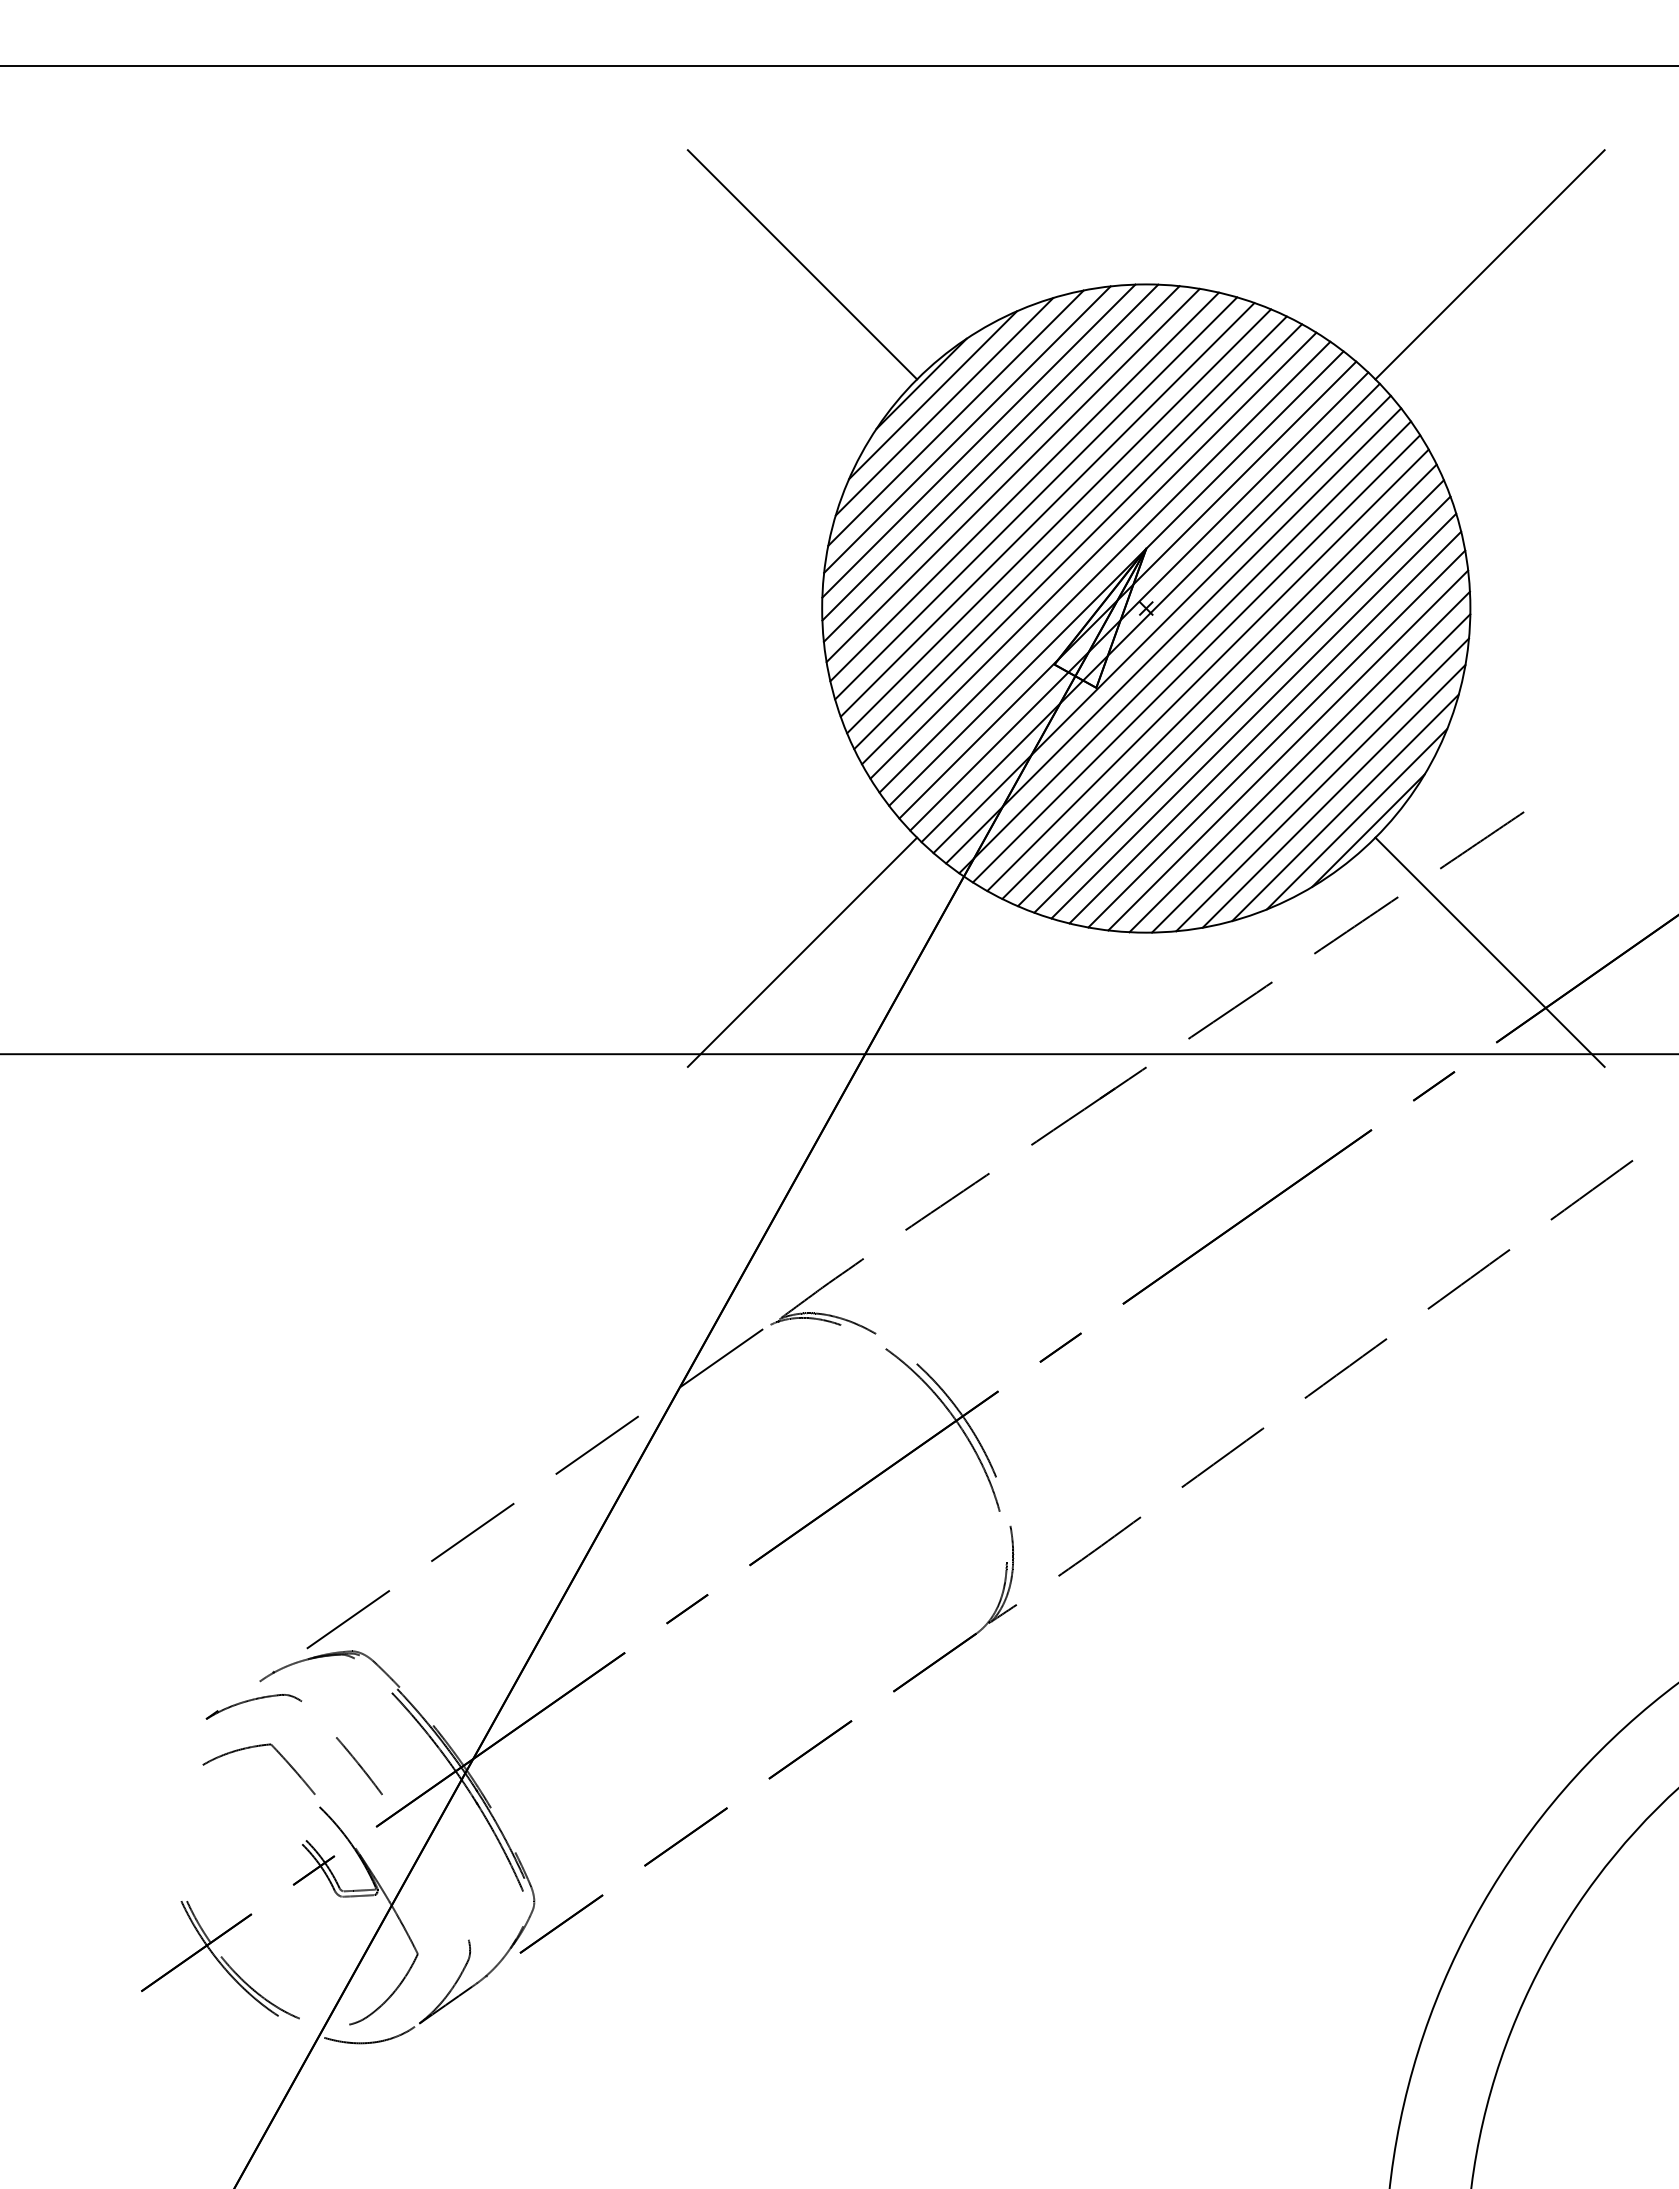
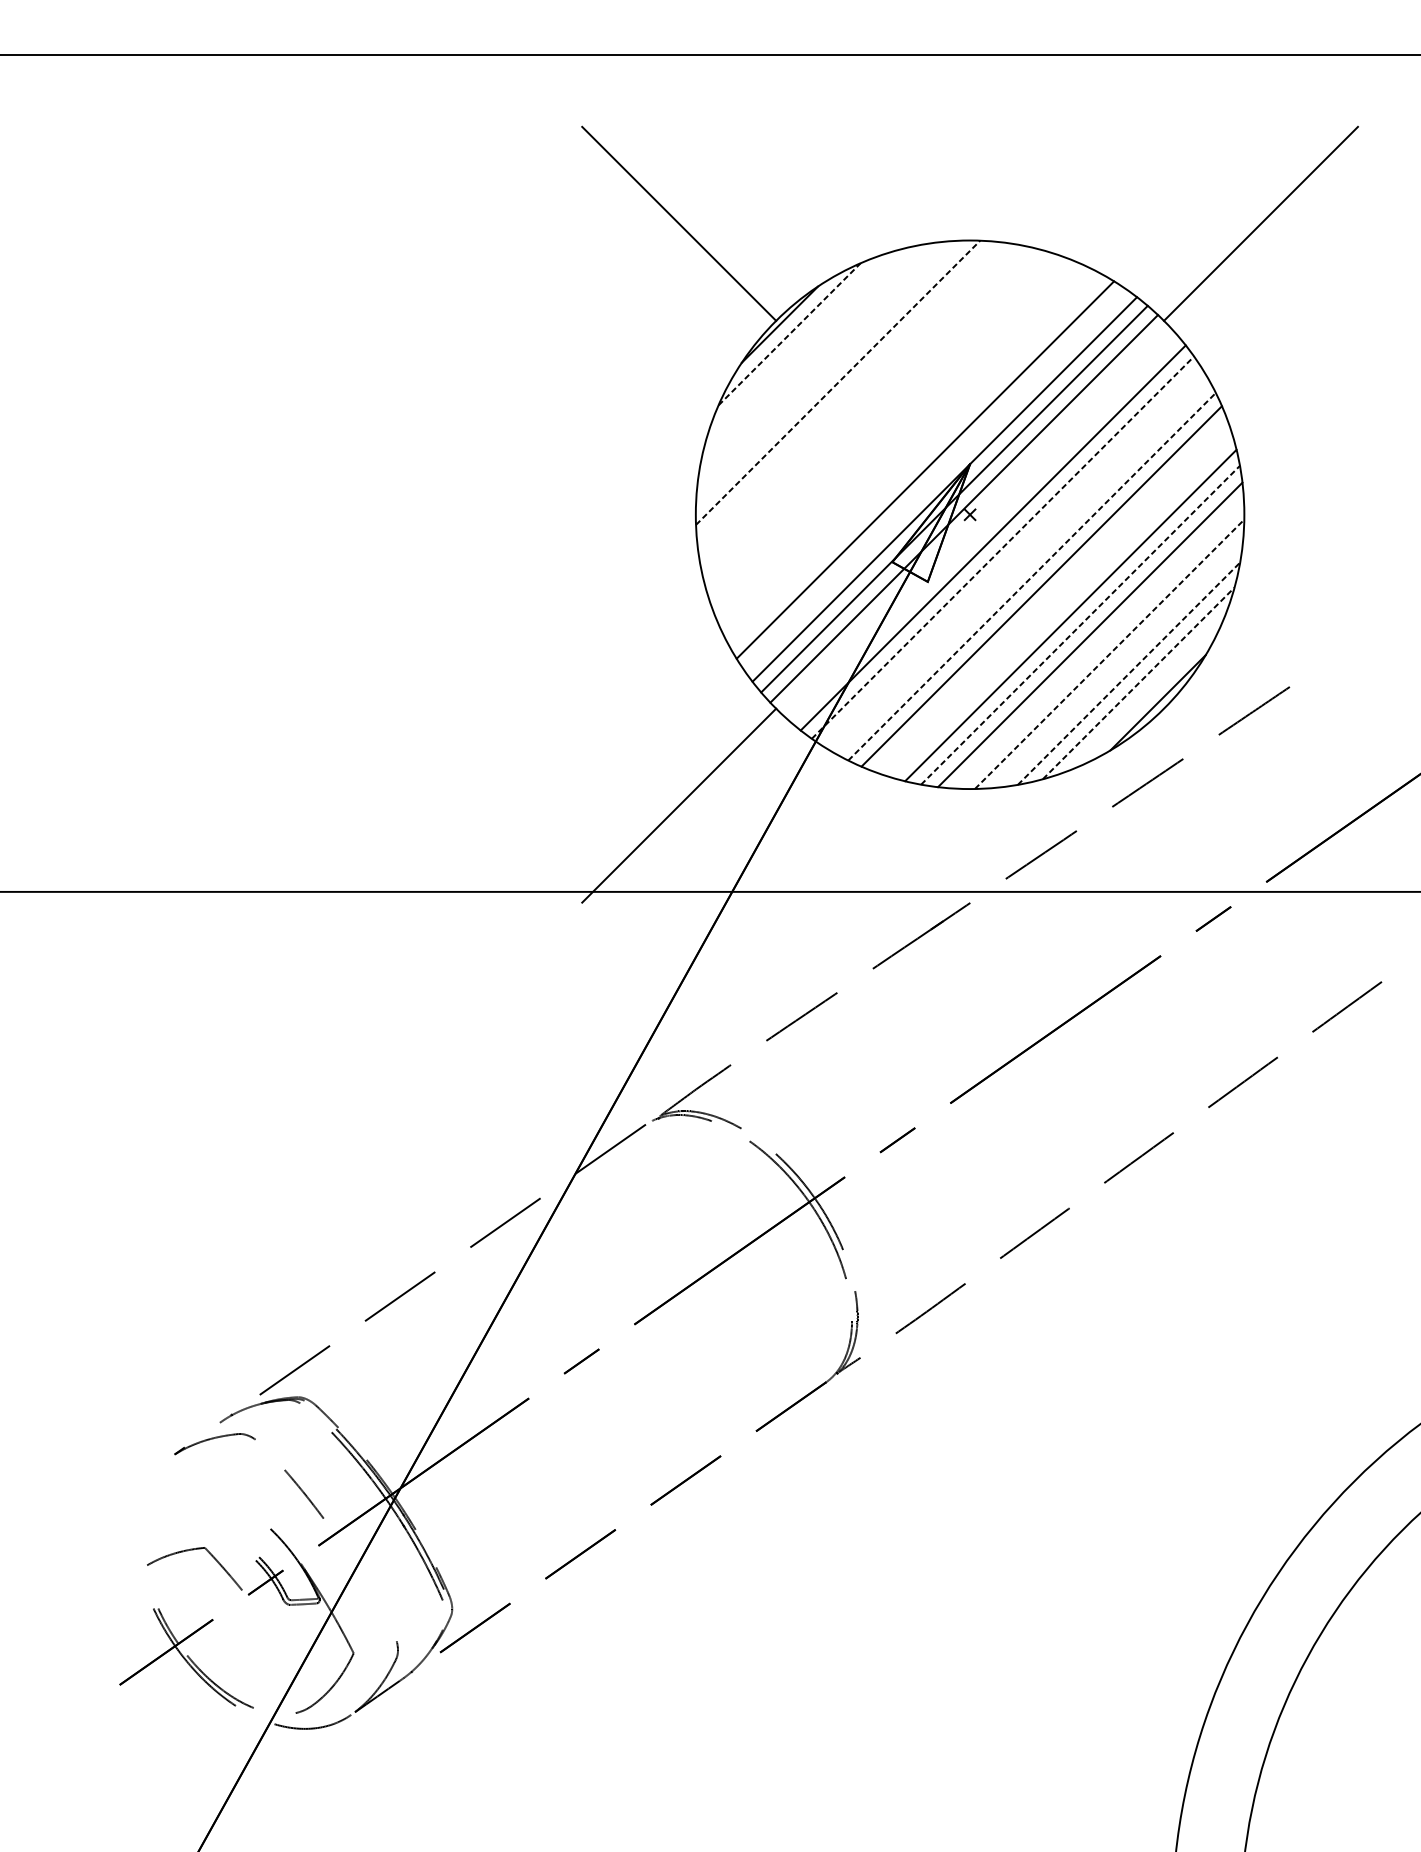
line: (933, 395) -> (790, 334), solid -> dashed
line: (944, 406) -> (799, 343), removed
line: (955, 417) -> (808, 353), removed
line: (967, 429) -> (818, 363), removed
line: (978, 440) -> (828, 372), removed
line: (990, 452) -> (838, 382), solid -> dashed
line: (1001, 463) -> (847, 392), removed
line: (1012, 475) -> (856, 402), removed
line: (1024, 486) -> (867, 411), removed
line: (1036, 498) -> (877, 421), removed
line: (1047, 509) -> (886, 430), removed
line: (1059, 521) -> (896, 441), removed
line: (1070, 532) -> (905, 450), removed
line: (1082, 544) -> (916, 460), removed
line: (1104, 566) -> (934, 479), removed
line: (1150, 612) -> (973, 518), removed
line: (1161, 624) -> (982, 528), removed
line: (1185, 647) -> (1003, 547), solid -> dashed
line: (1196, 658) -> (1012, 557), removed
line: (1207, 670) -> (1021, 567), removed
line: (1219, 681) -> (1032, 576), solid -> dashed
line: (1242, 704) -> (1051, 595), removed
line: (1253, 715) -> (1060, 605), removed
line: (1277, 738) -> (1081, 624), solid -> dashed
line: (1299, 761) -> (1099, 644), removed
line: (1311, 773) -> (1109, 654), solid -> dashed
line: (1322, 784) -> (1119, 663), removed
line: (1334, 796) -> (1129, 673), solid -> dashed
line: (1345, 807) -> (1138, 683), solid -> dashed
line: (1356, 819) -> (1147, 693), removed
line: (1489, 951) -> (1260, 804), removed
part: (256, 1747) -> (192, 1550), moved

